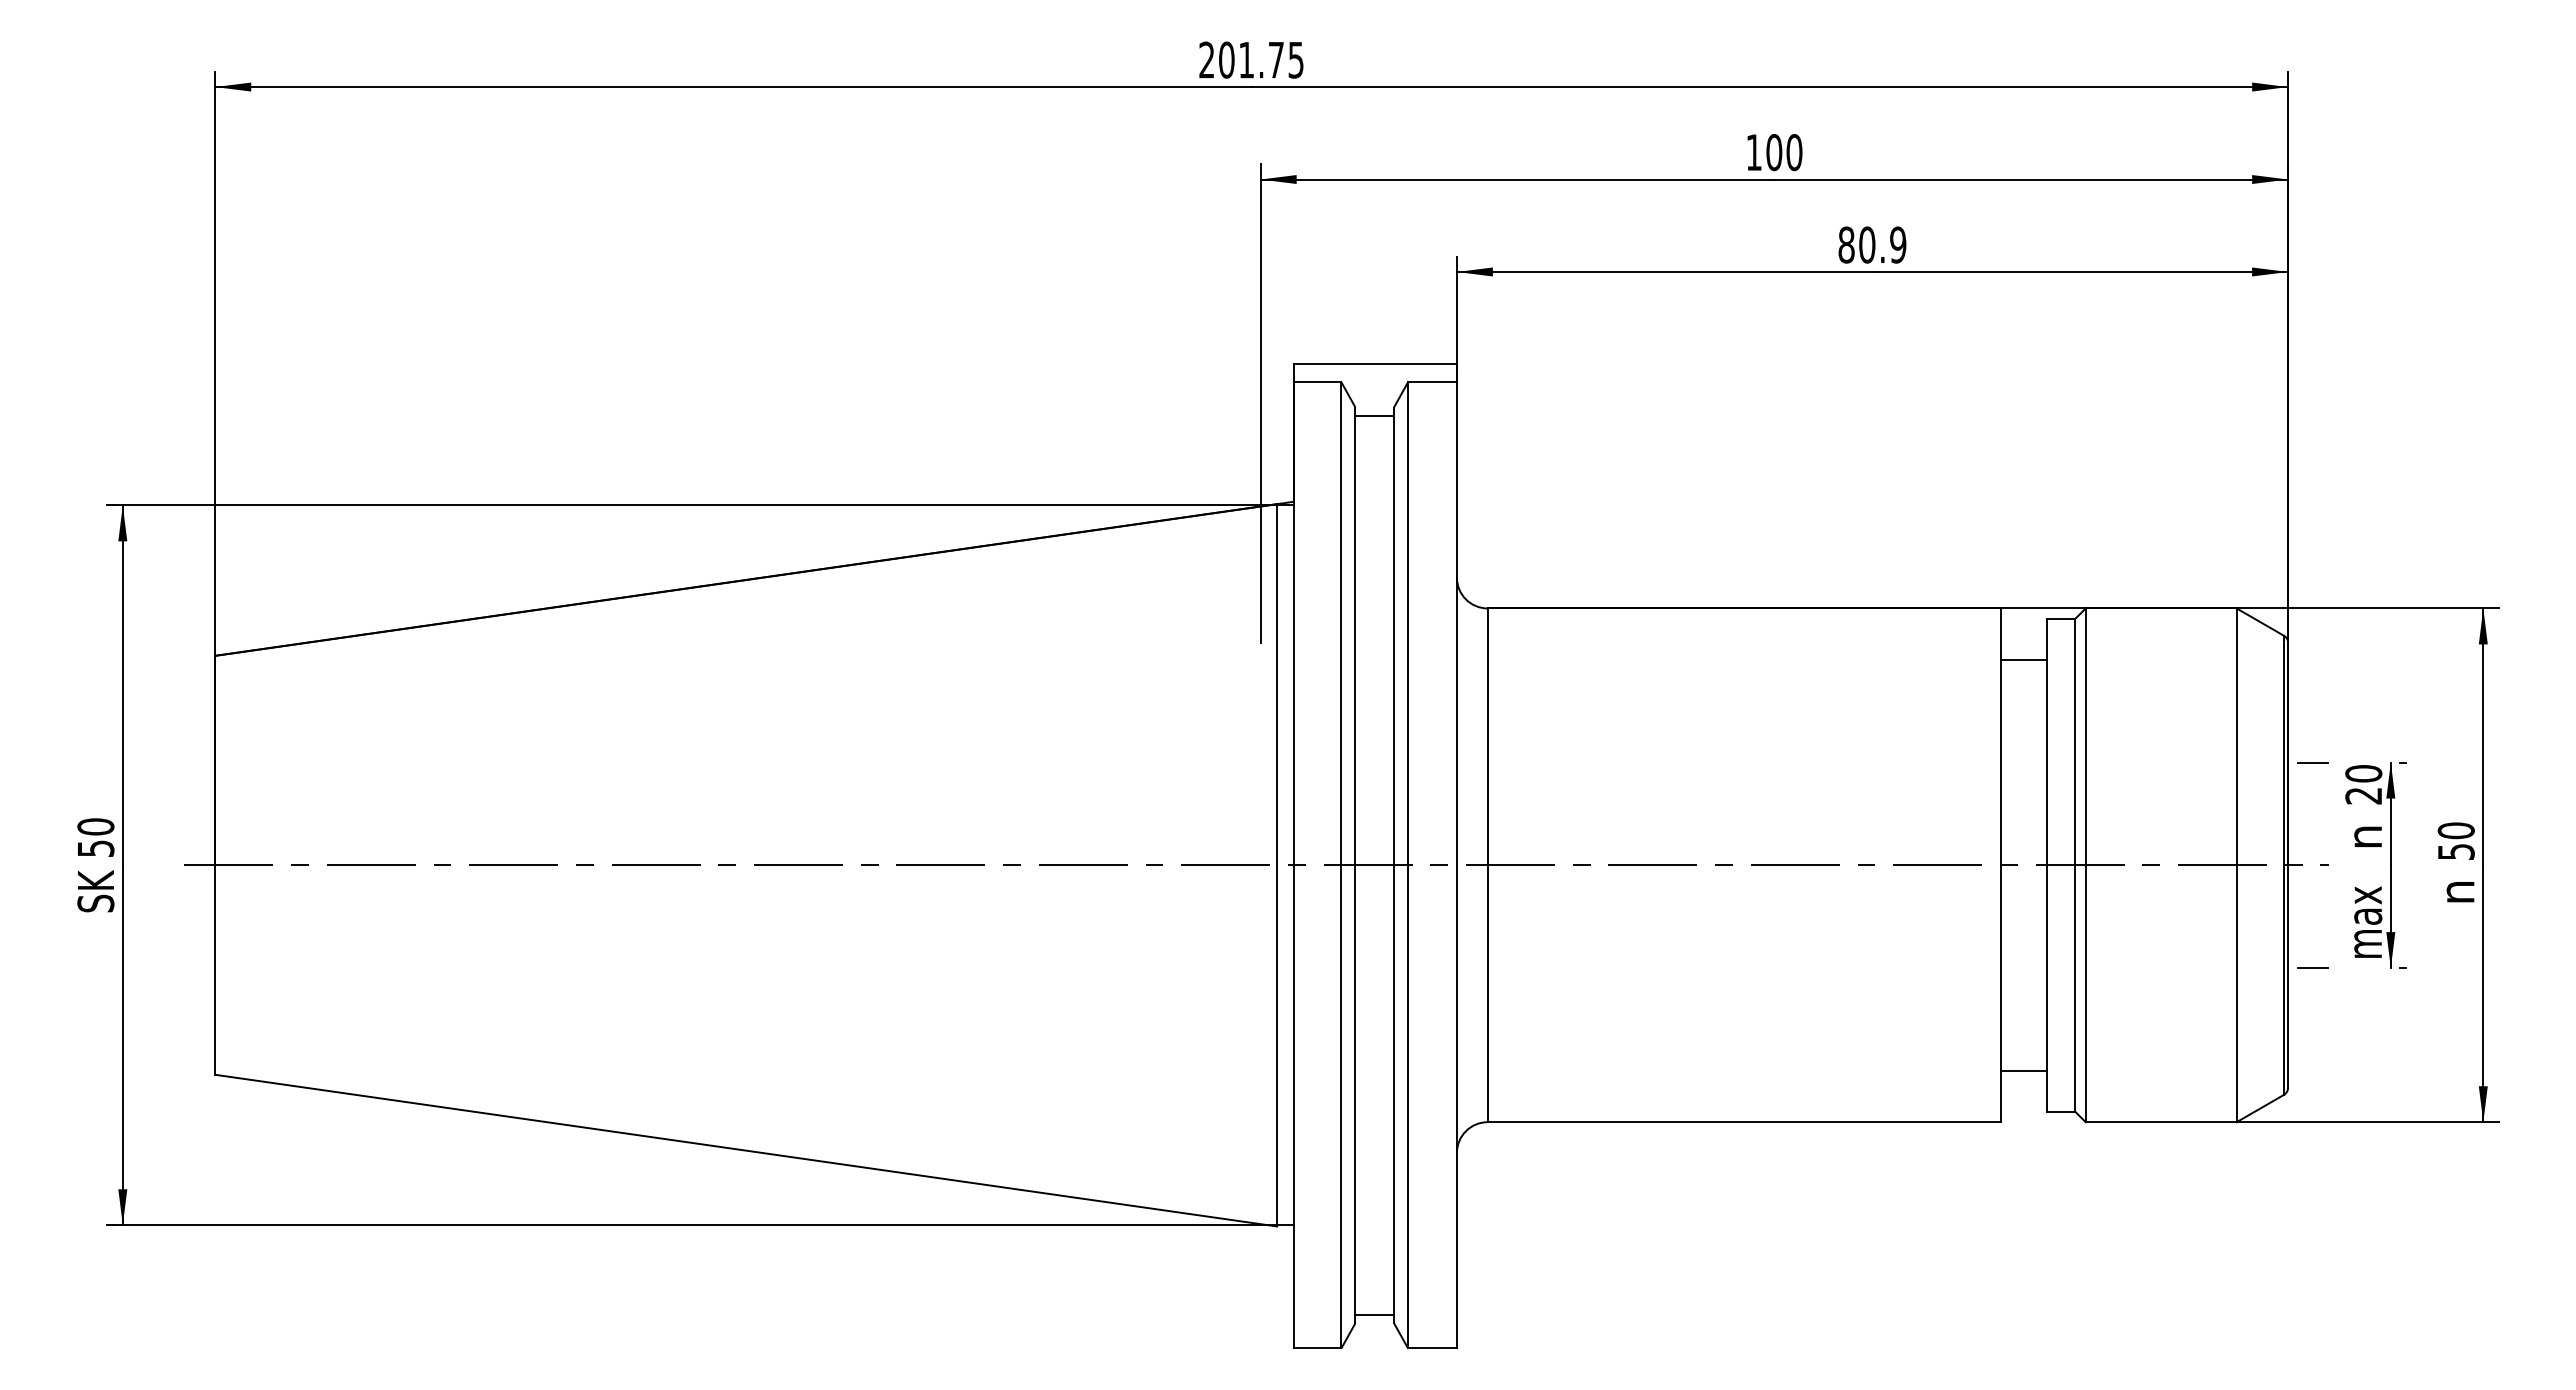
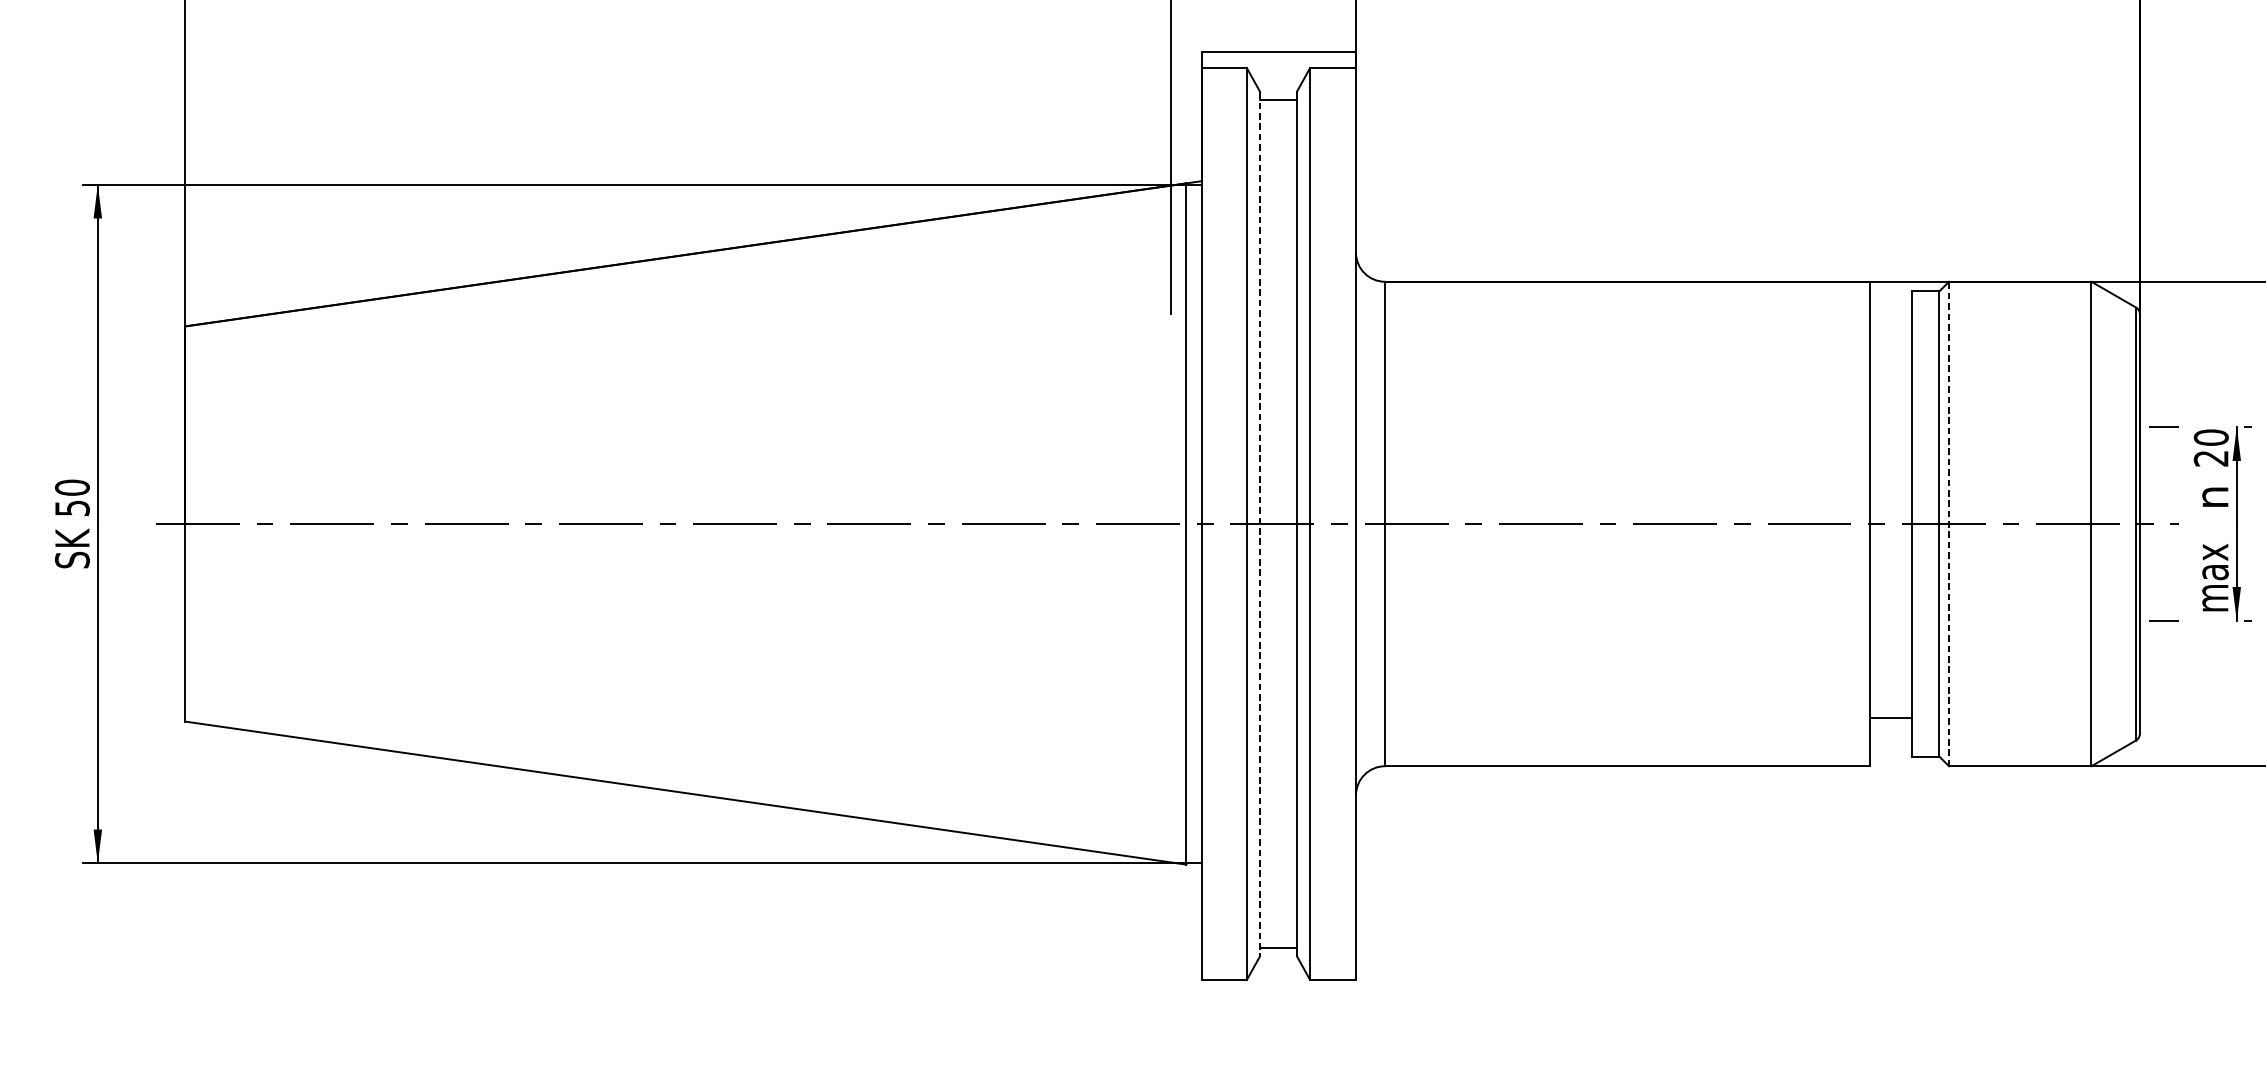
line: (2023, 659) -> (1890, 329), removed
line: (1355, 865) -> (1260, 524), solid -> dashed
line: (2085, 865) -> (1948, 524), solid -> dashed

